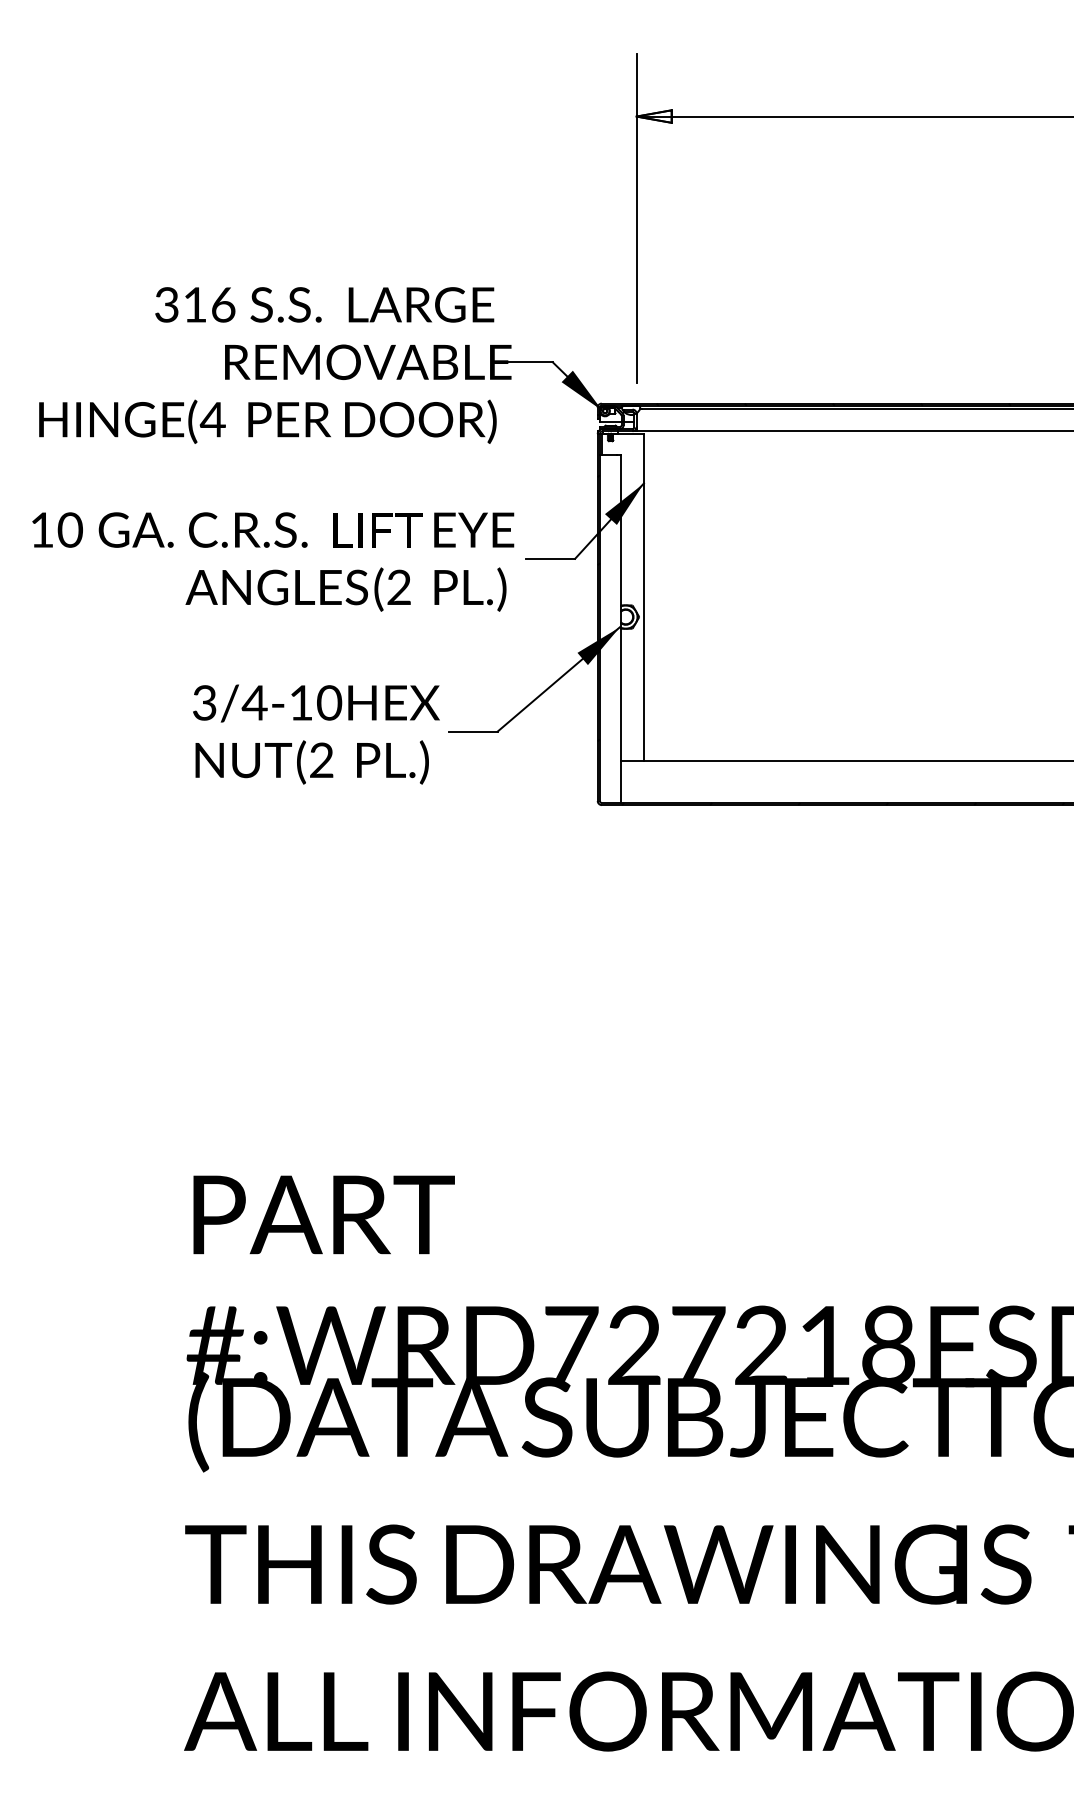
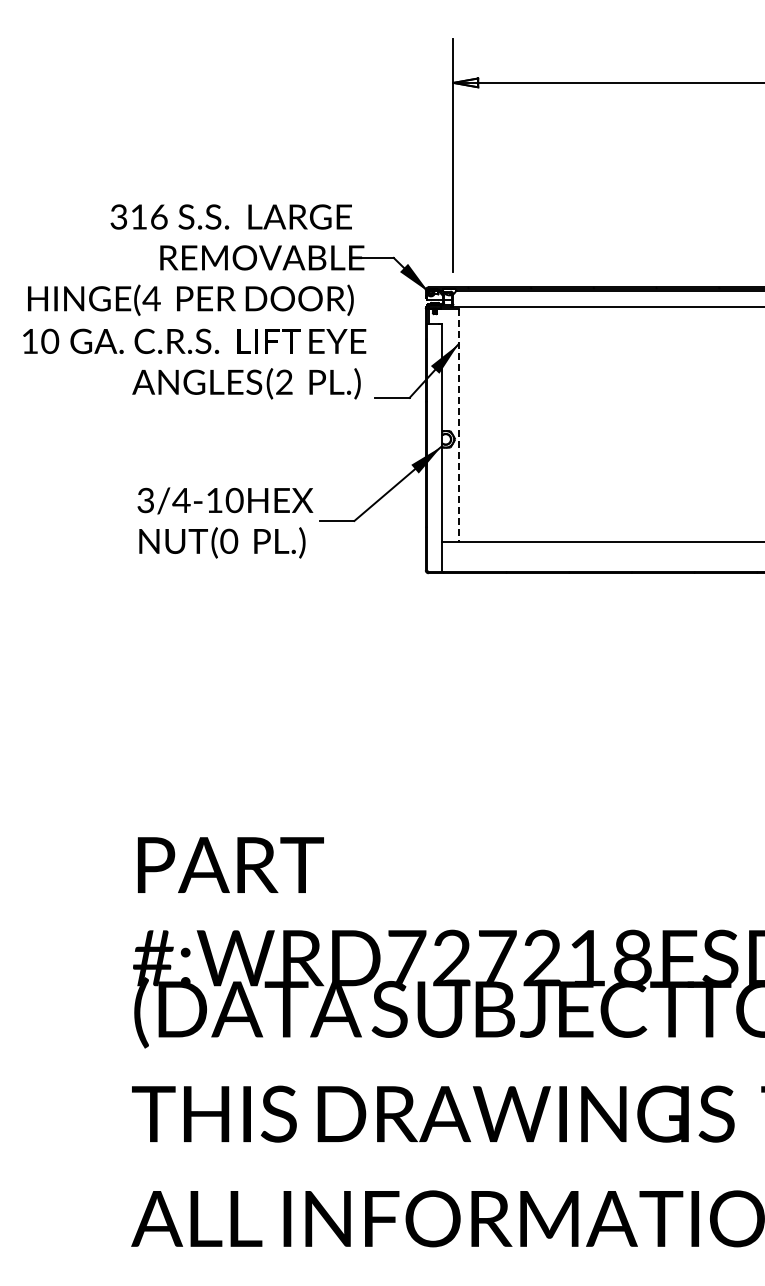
text: (273, 561) -> (194, 363), moved
line: (643, 597) -> (458, 425), solid -> dashed
text: (322, 760) -> (229, 541), (2 -> (0

